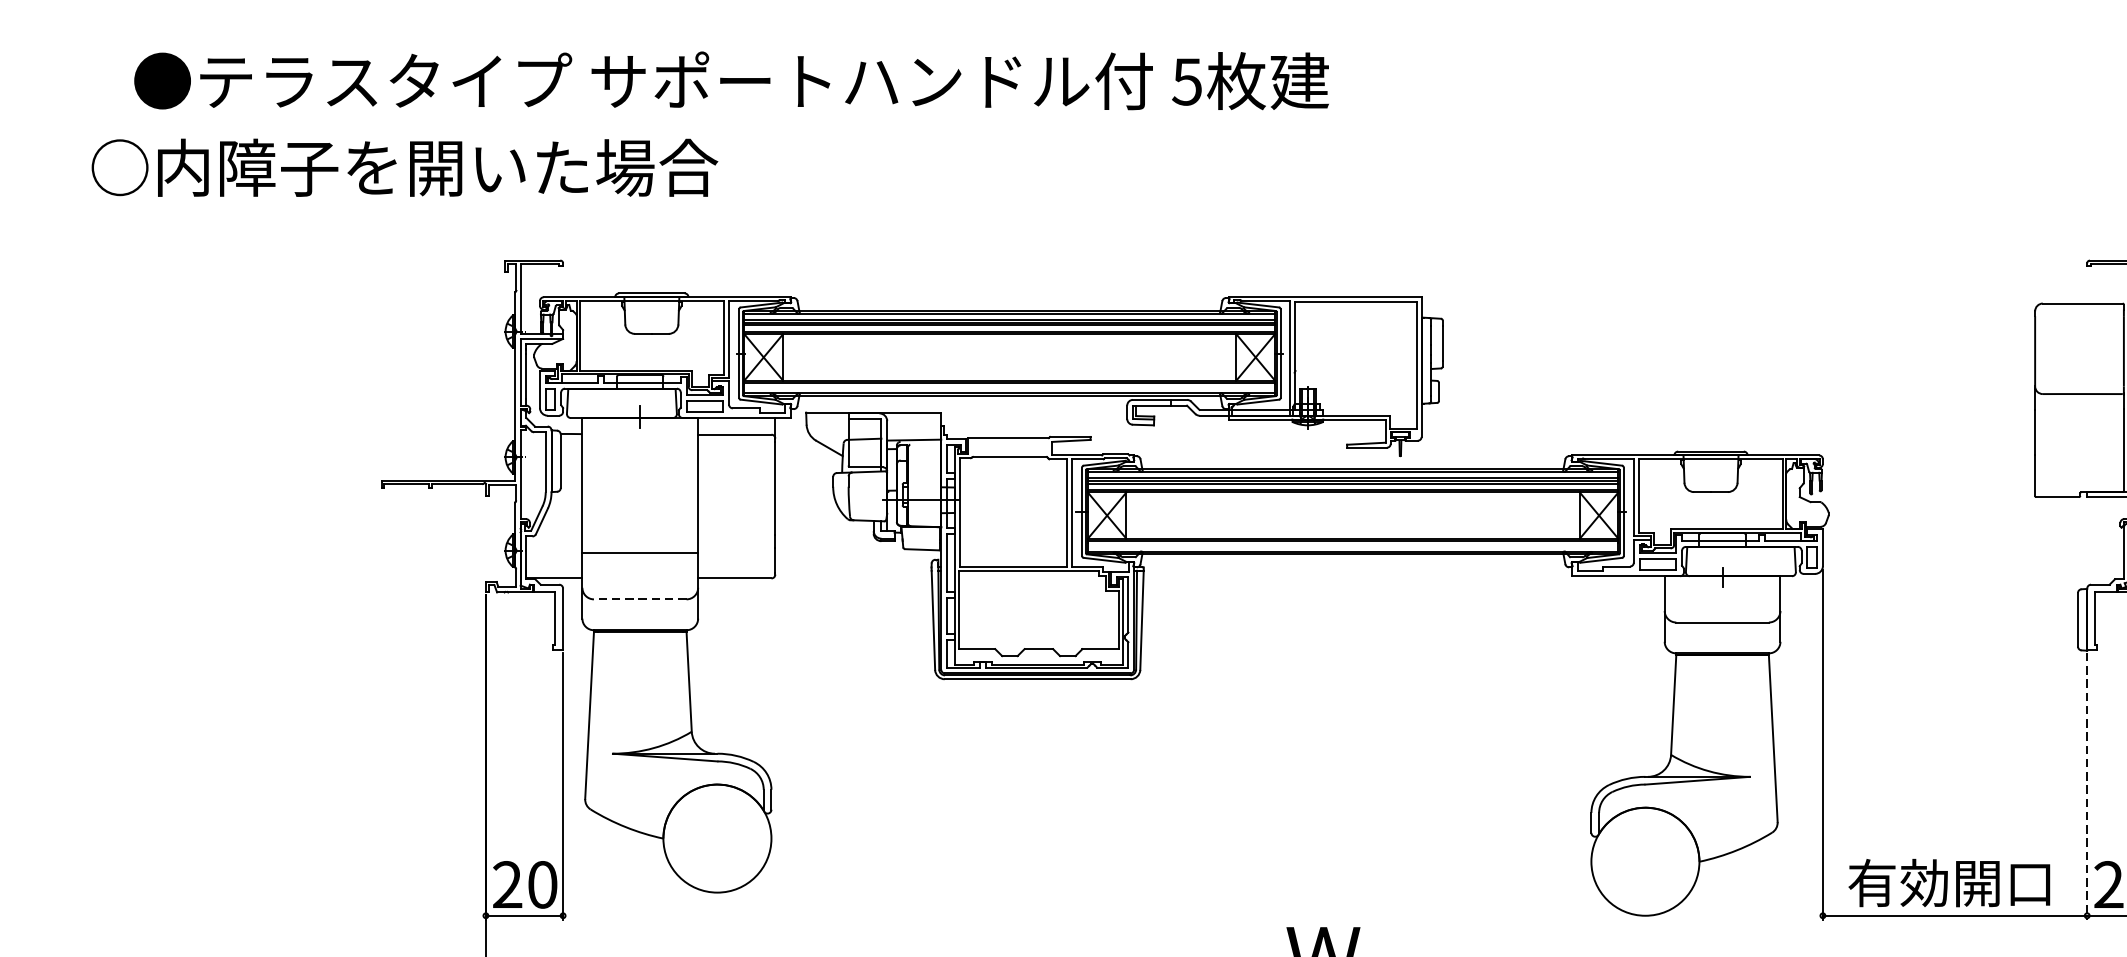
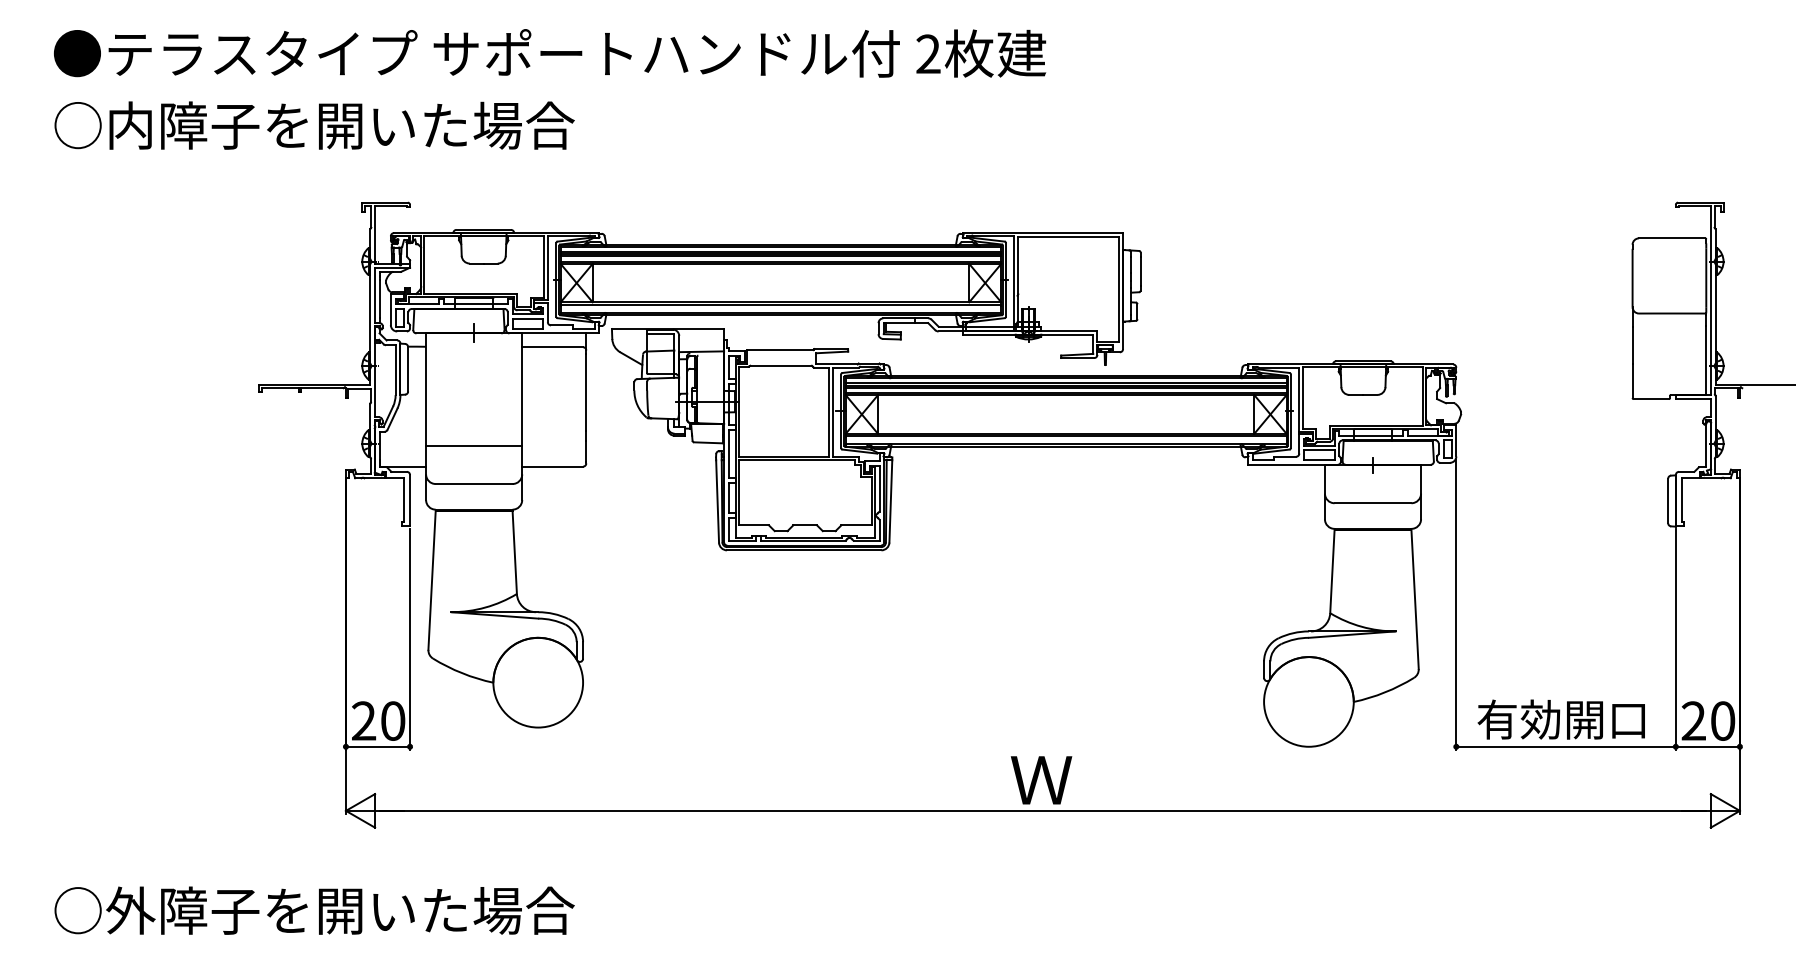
text: (1186, 82) -> (927, 54), 5 -> 2
text: (404, 167) -> (314, 125), moved
line: (639, 599) -> (473, 484), dashed -> solid
line: (2086, 786) -> (1675, 639), dashed -> solid

